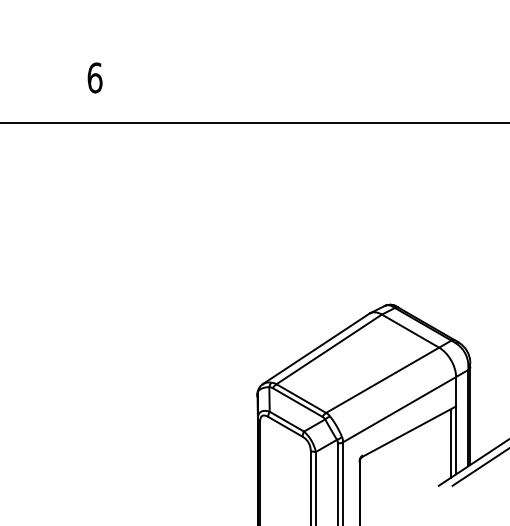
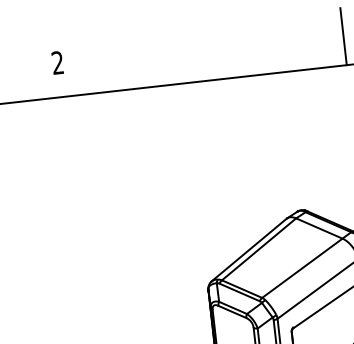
text: (94, 77) -> (57, 62), 6 -> 2
line: (469, 84) -> (343, 35), added

